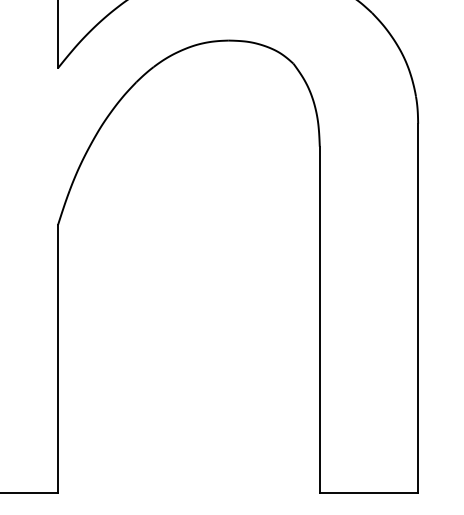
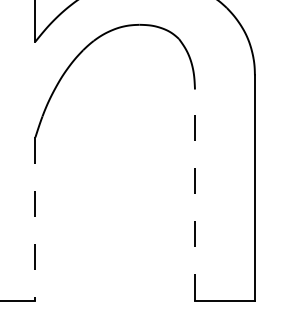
line: (320, 320) -> (195, 195), solid -> dashed
line: (58, 360) -> (35, 219), solid -> dashed

